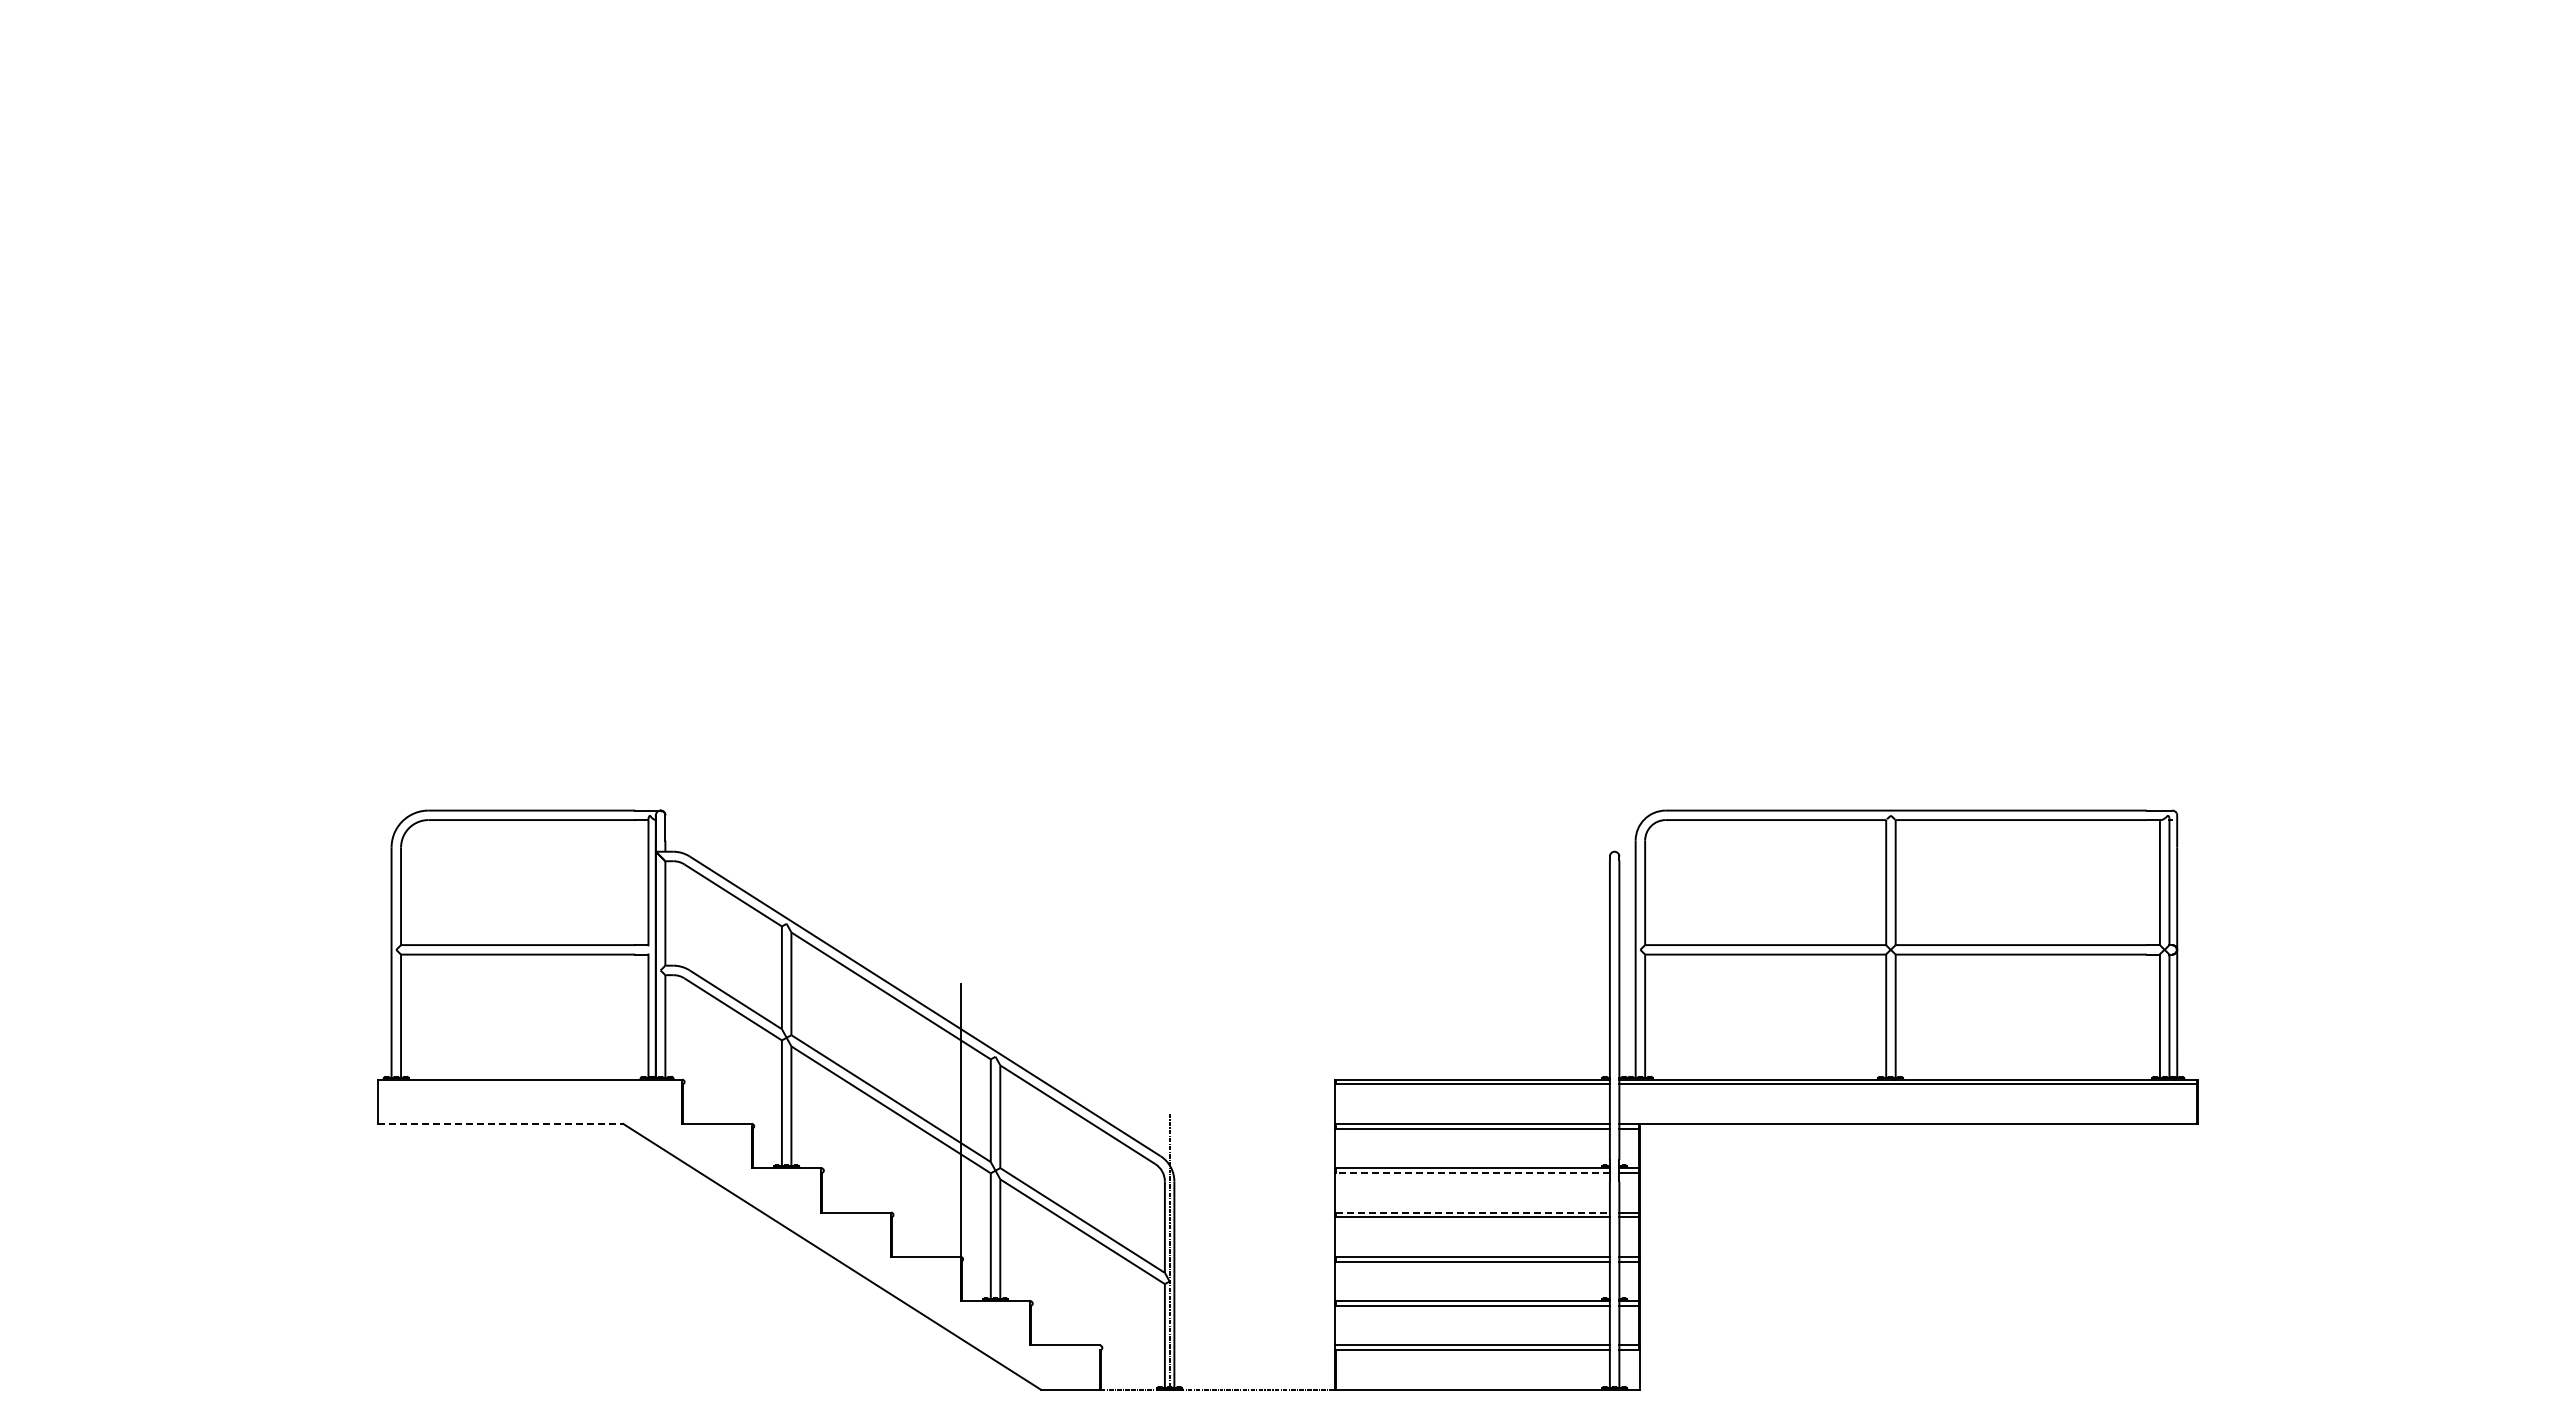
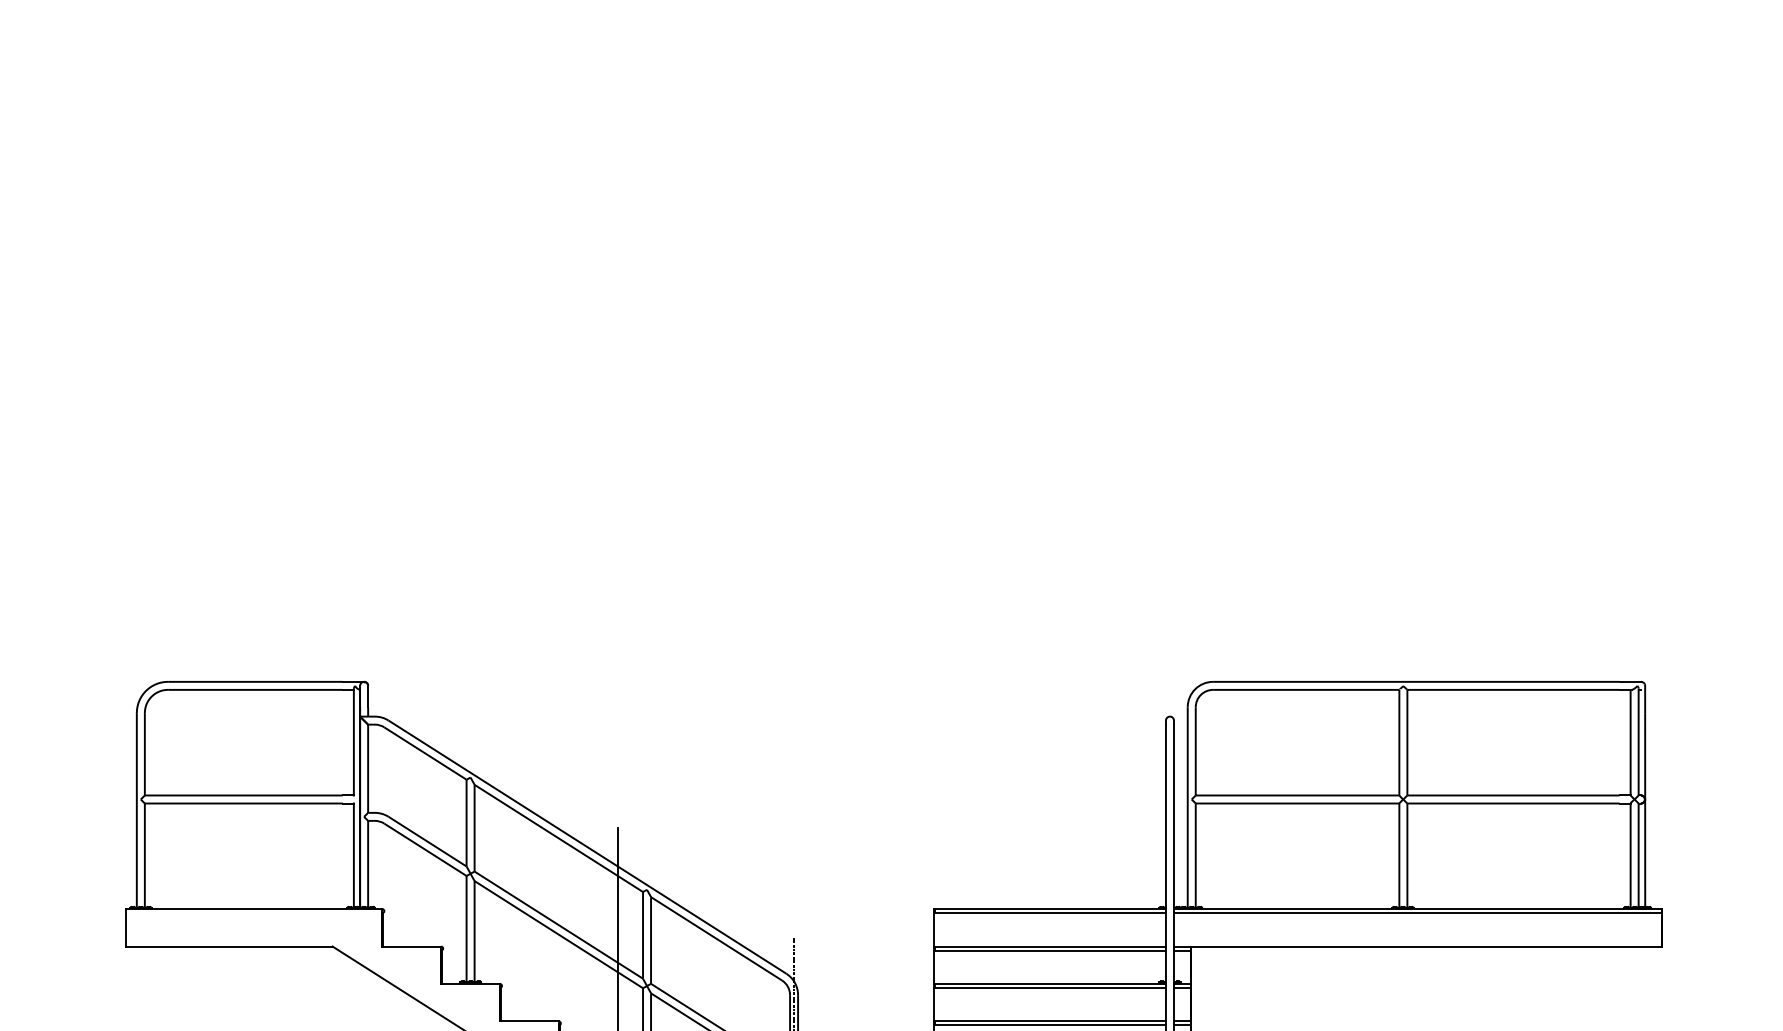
line: (501, 1123) -> (229, 946), dashed -> solid
line: (1472, 1172) -> (1049, 987), dashed -> solid
line: (1472, 1212) -> (1049, 1021), dashed -> solid

